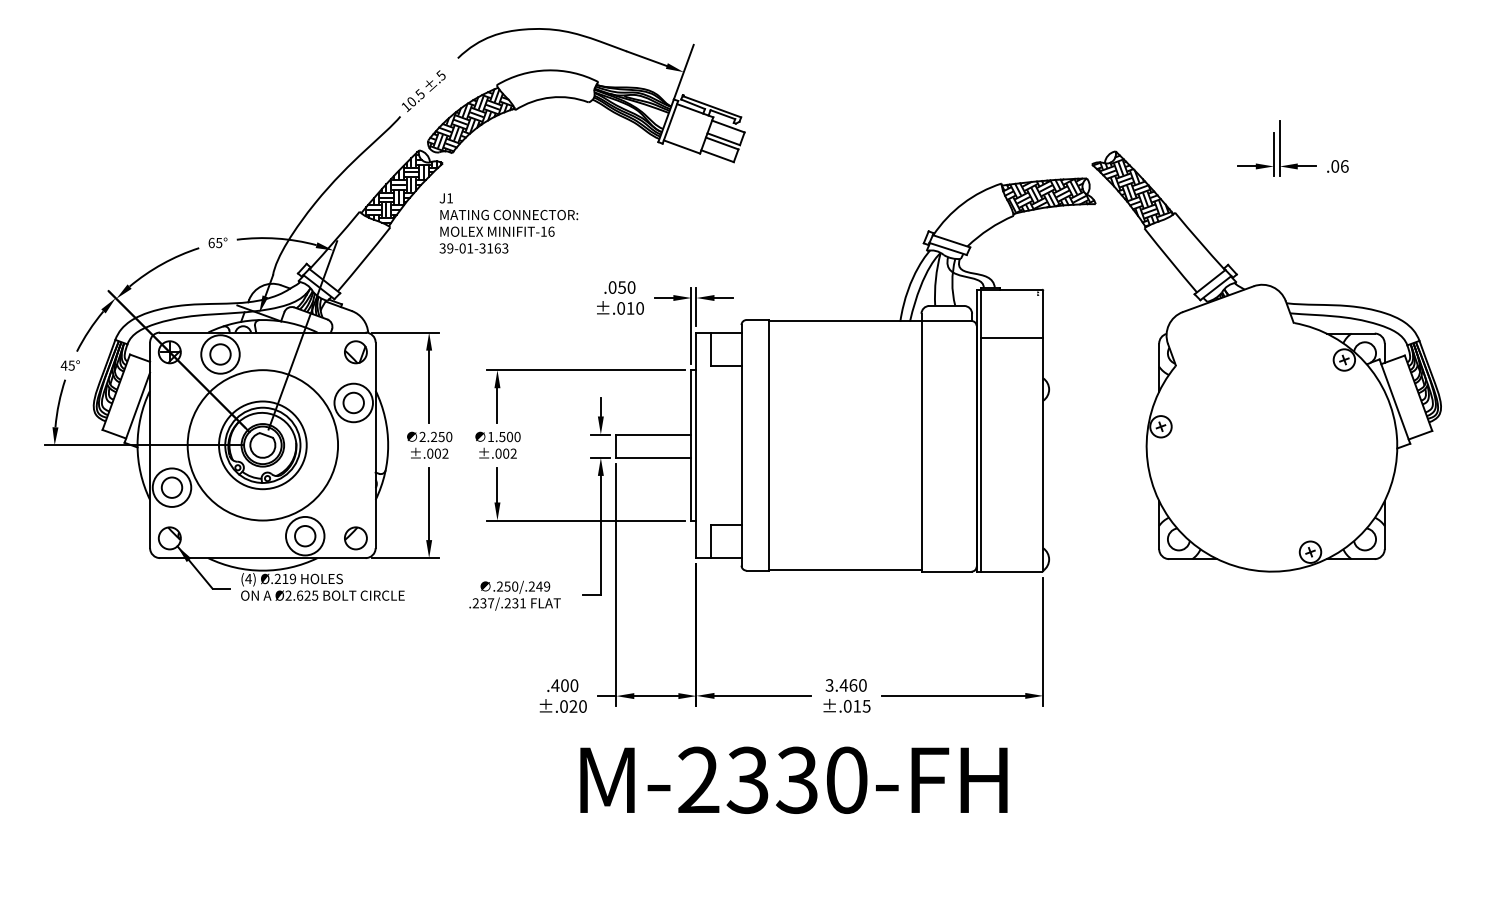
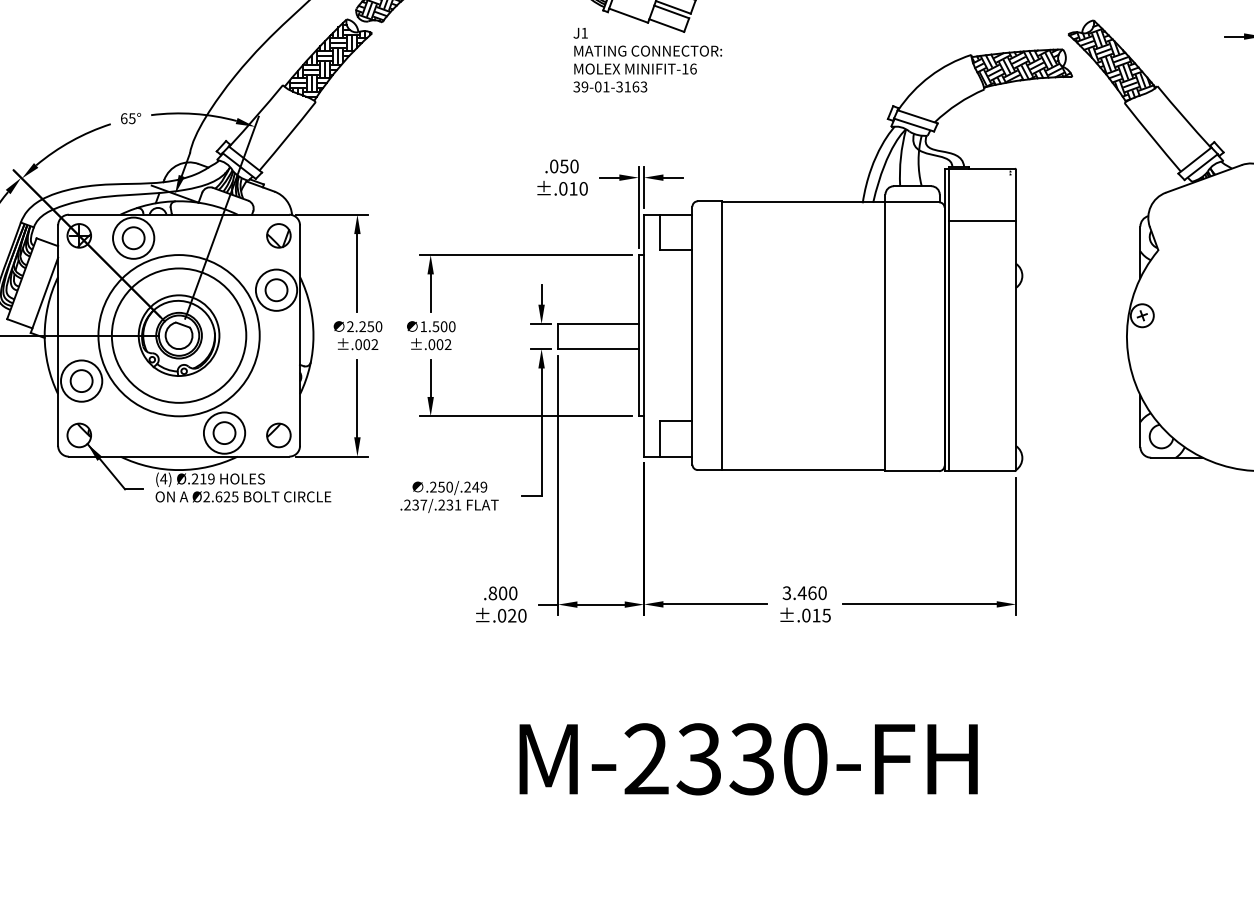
text: (508, 223) -> (647, 60), moved
circle: (262, 445) -> (178, 335), size x1.43
text: (555, 685) -> (492, 593), .400 -> .800
text: (793, 779) -> (748, 758), moved

